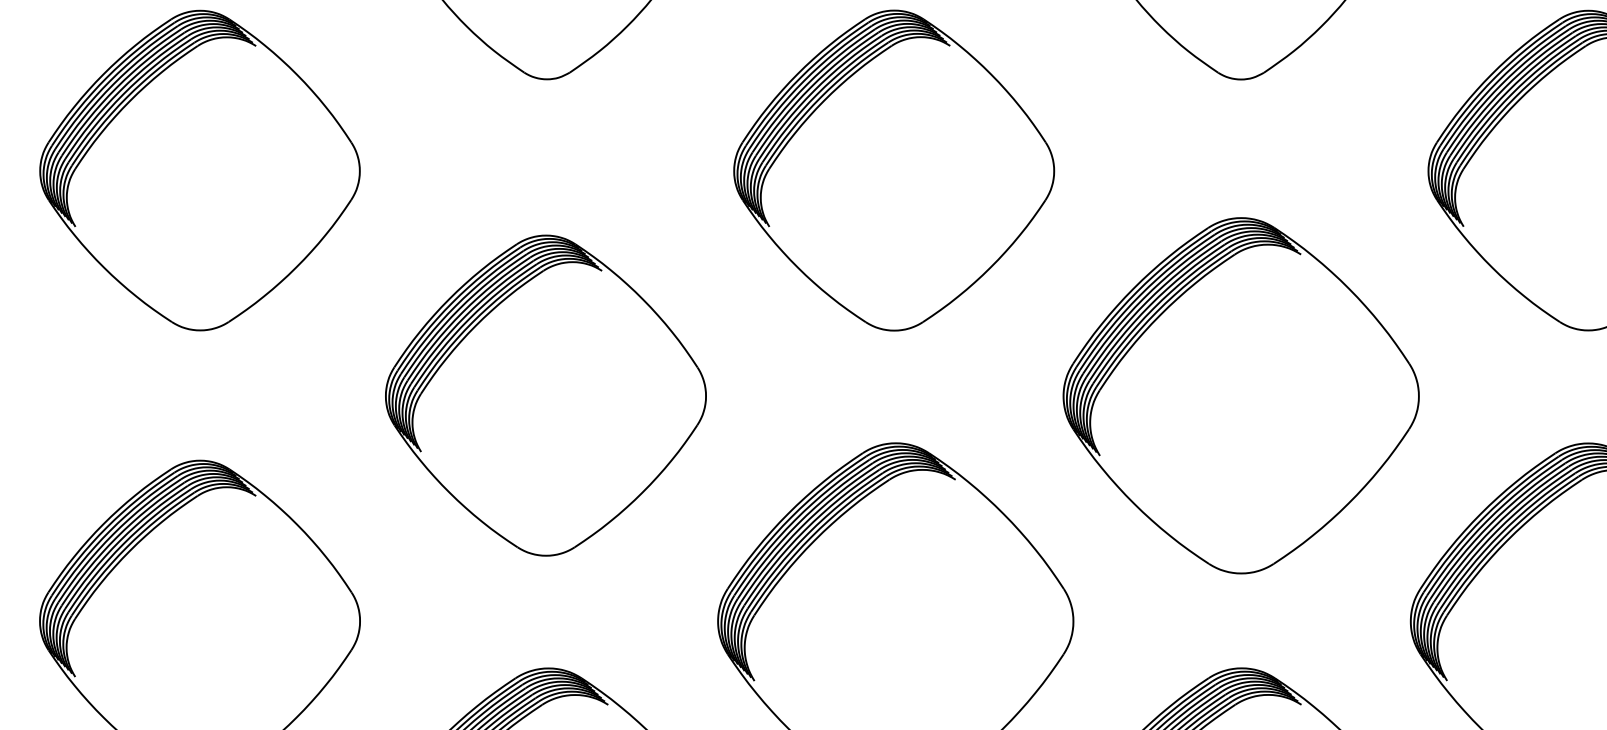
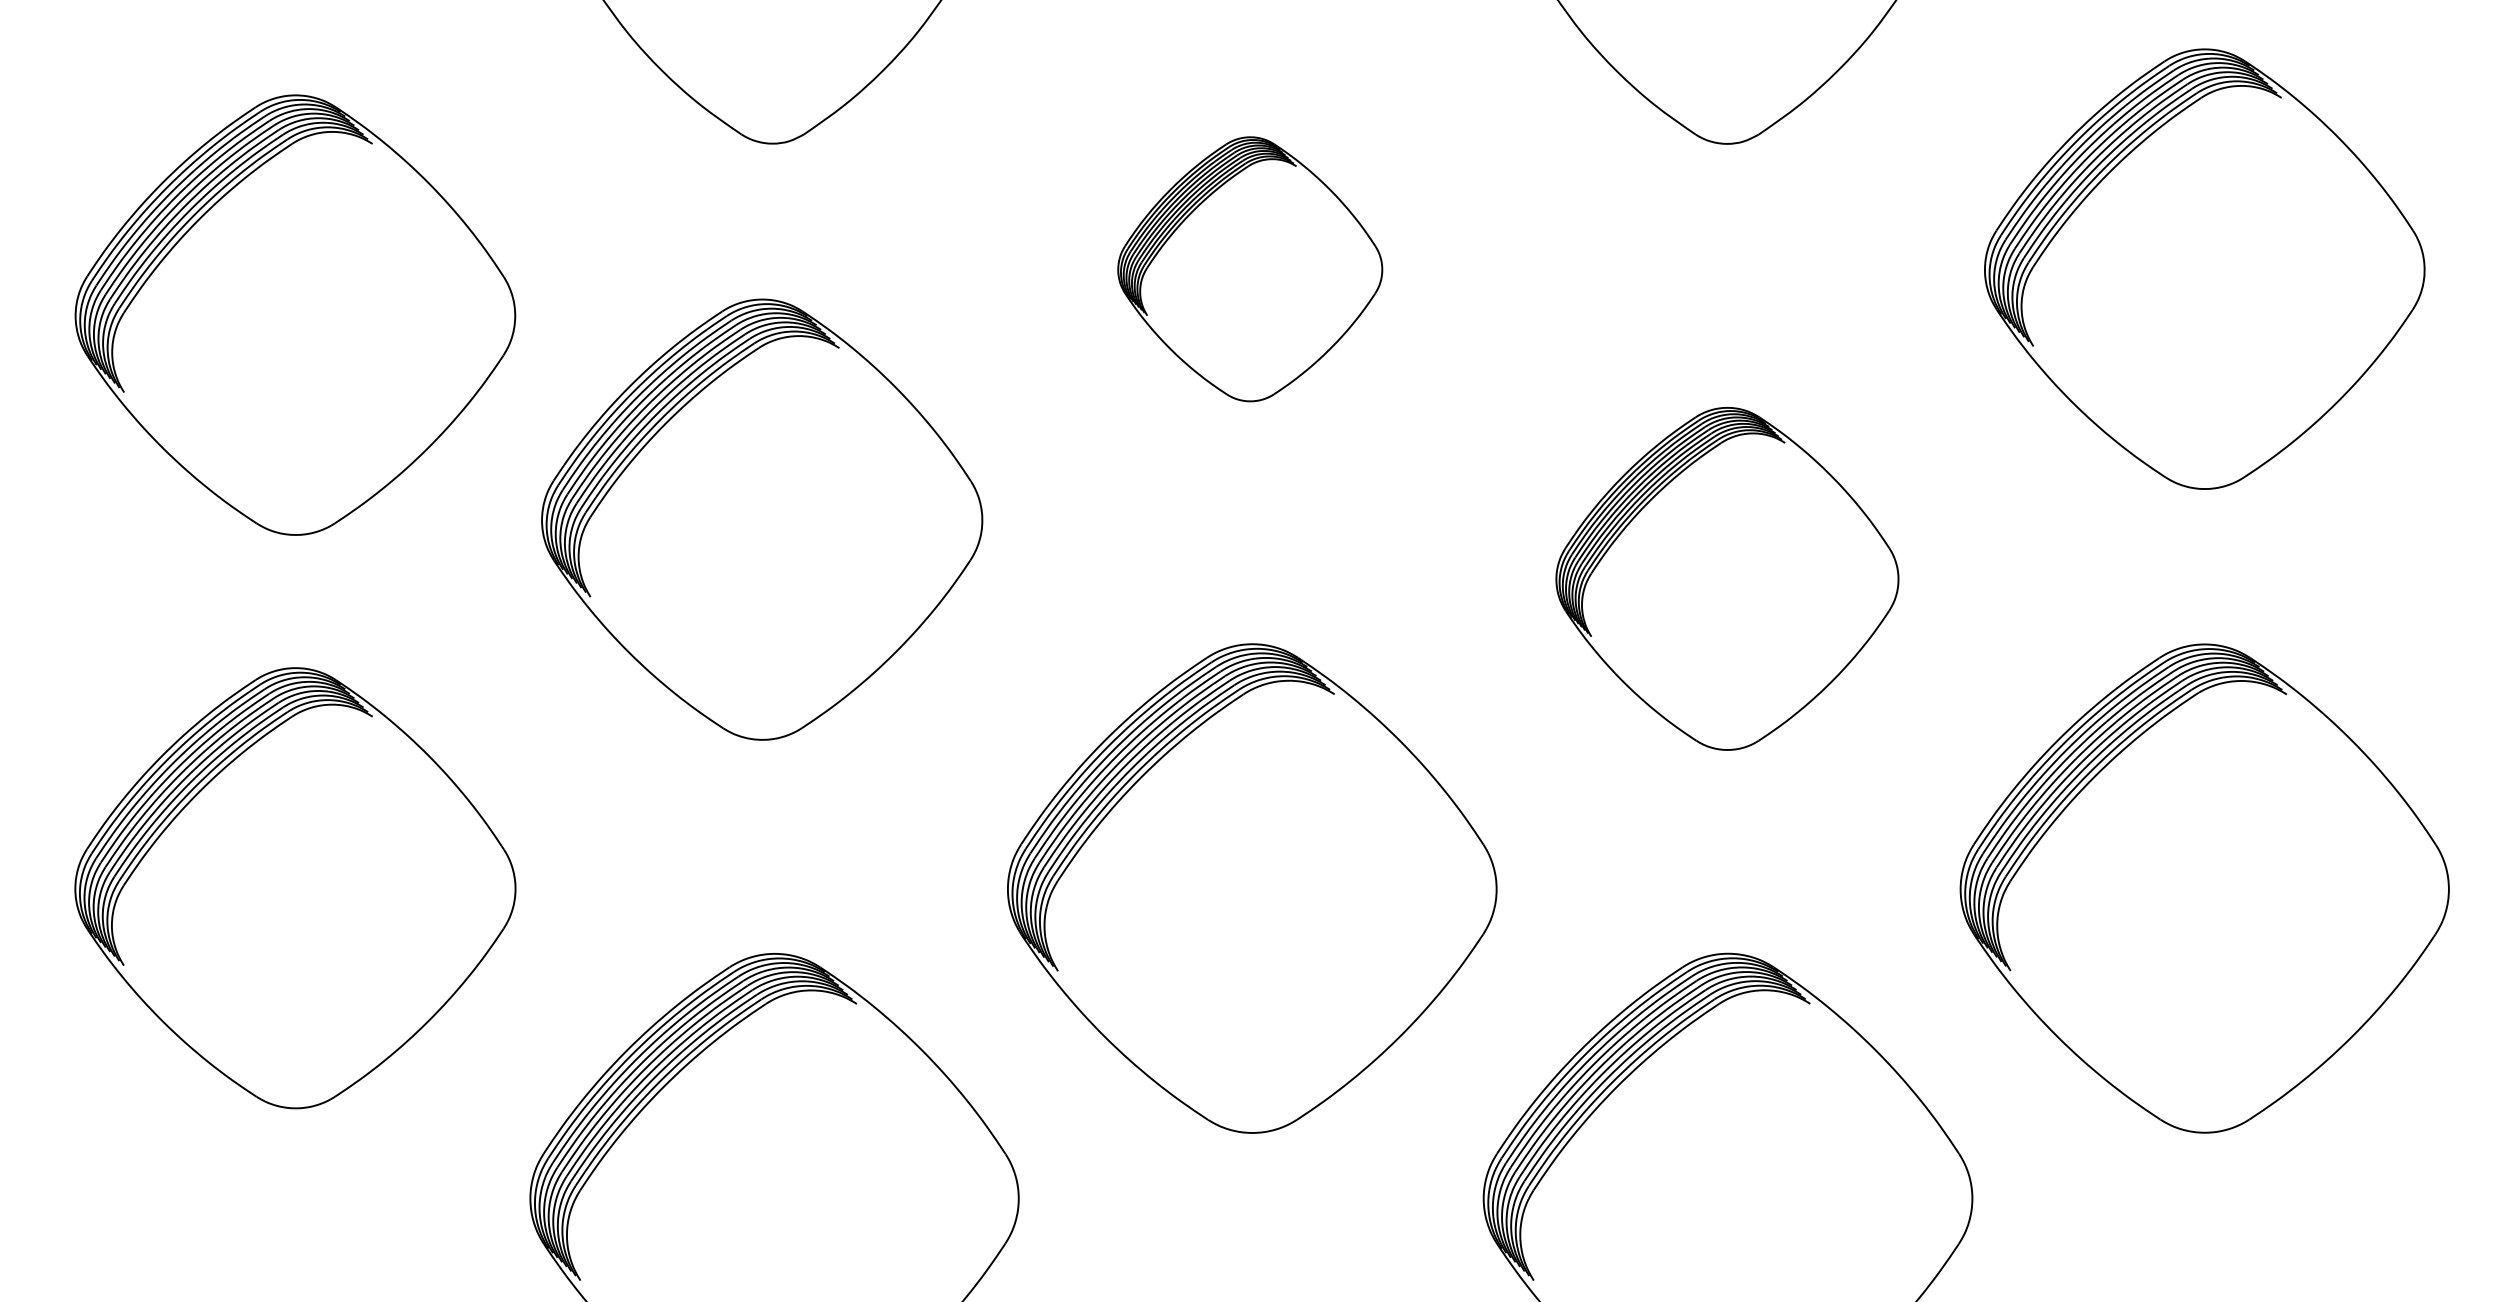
part: (200, 170) -> (295, 314), moved
part: (894, 170) -> (1250, 269), size x0.6
part: (546, 395) -> (762, 519), moved
part: (1241, 395) -> (1727, 578), size x0.7

